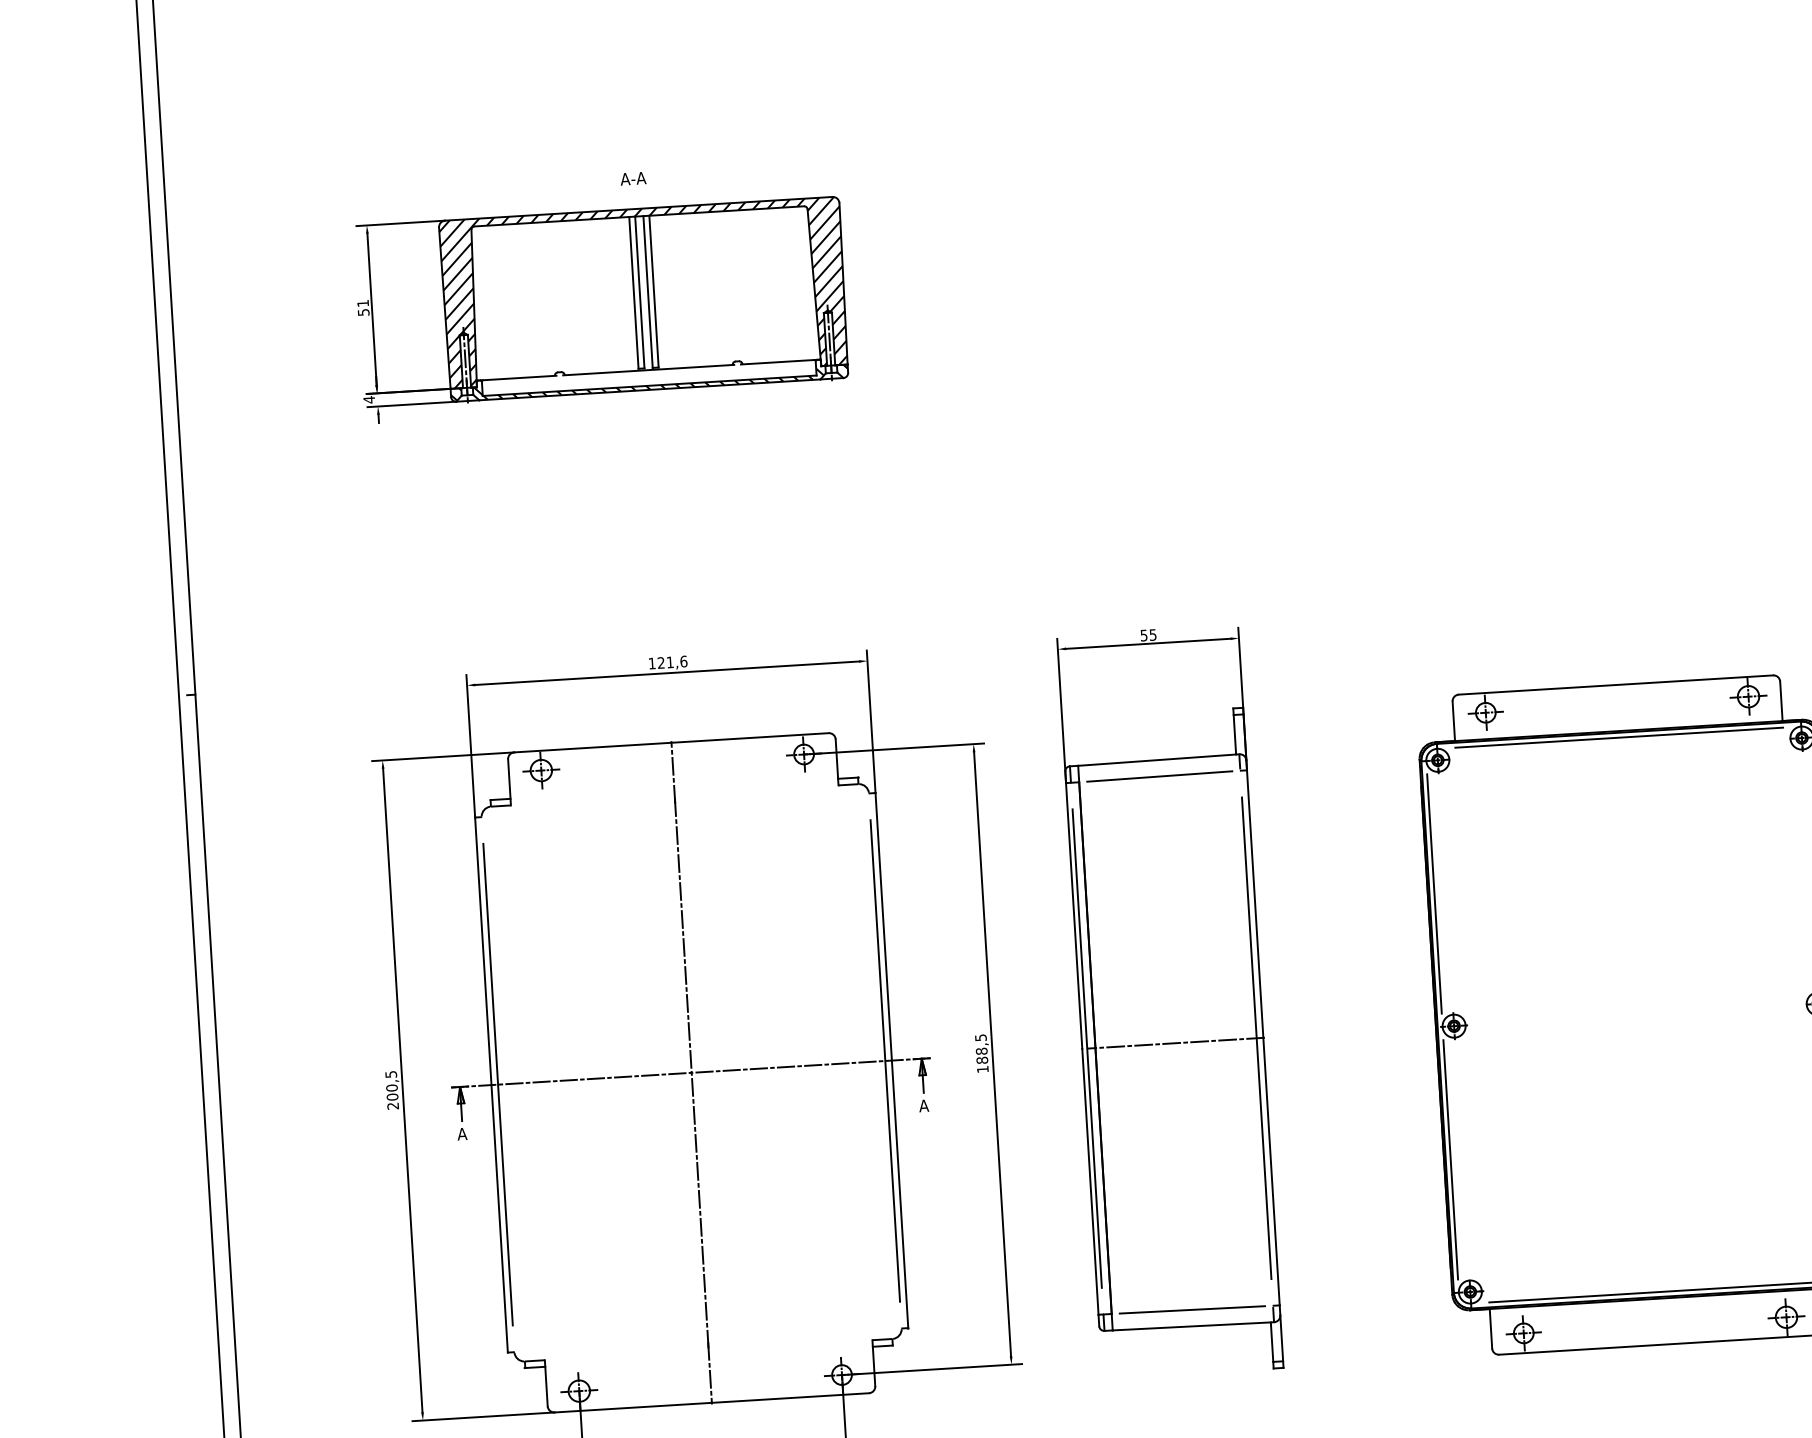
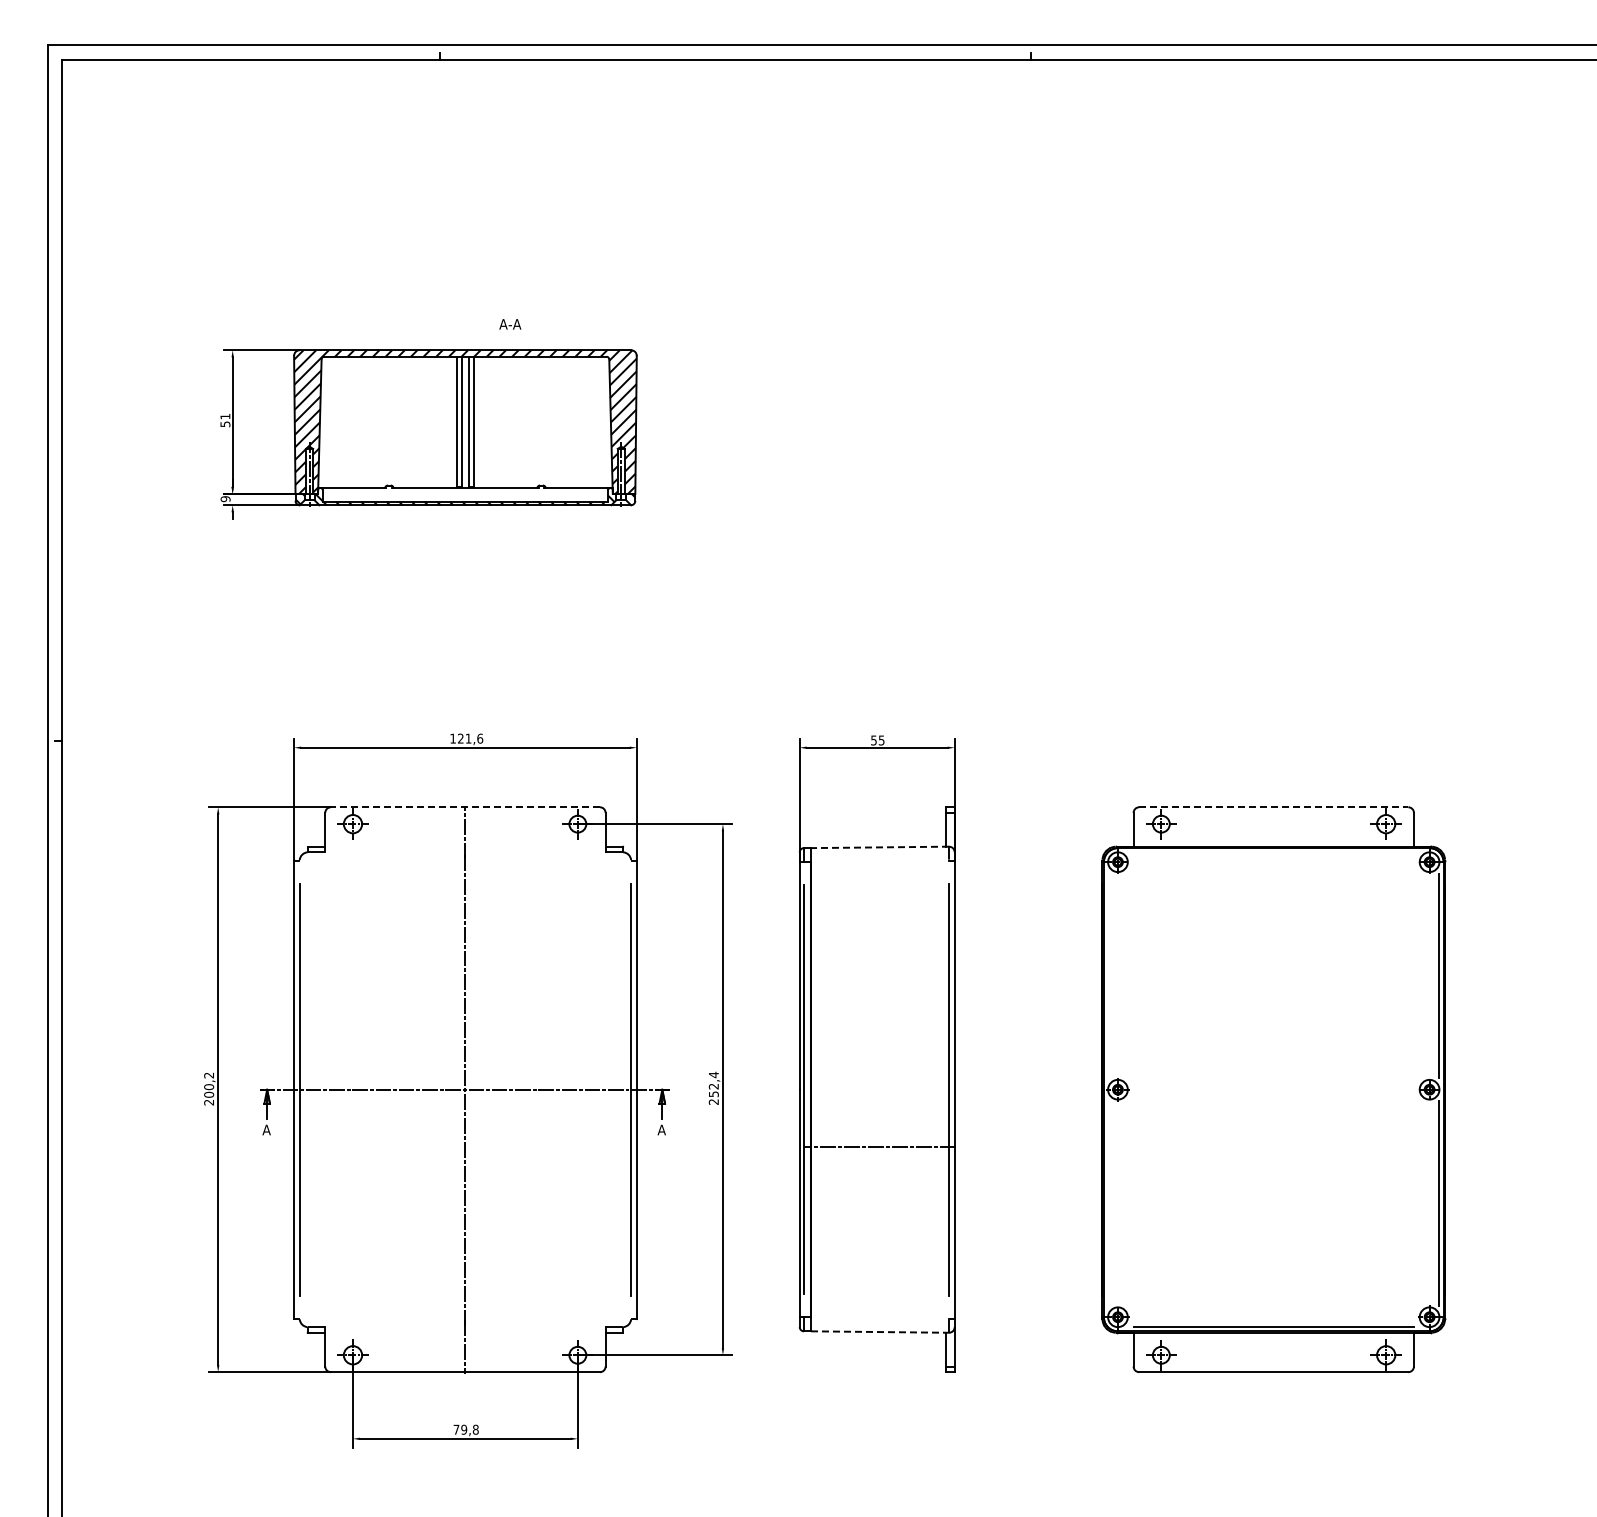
text: (633, 178) -> (510, 324), moved
text: (369, 400) -> (225, 499), 4 -> 9
line: (1615, 685) -> (1273, 807), solid -> dashed
line: (1618, 737) -> (1273, 852), removed
line: (671, 743) -> (465, 807), solid -> dashed
line: (1158, 760) -> (879, 847), solid -> dashed
line: (1159, 776) -> (879, 861), removed
line: (1434, 893) -> (1108, 975), removed
line: (1175, 1042) -> (879, 1146), moved
text: (981, 1052) -> (713, 1087), 188,5 -> 252,4
text: (391, 1074) -> (209, 1075), 200,5 -> 200,2
line: (1451, 1159) -> (1108, 1203), removed
line: (1191, 1309) -> (879, 1317), removed
line: (1194, 1326) -> (880, 1332), solid -> dashed

